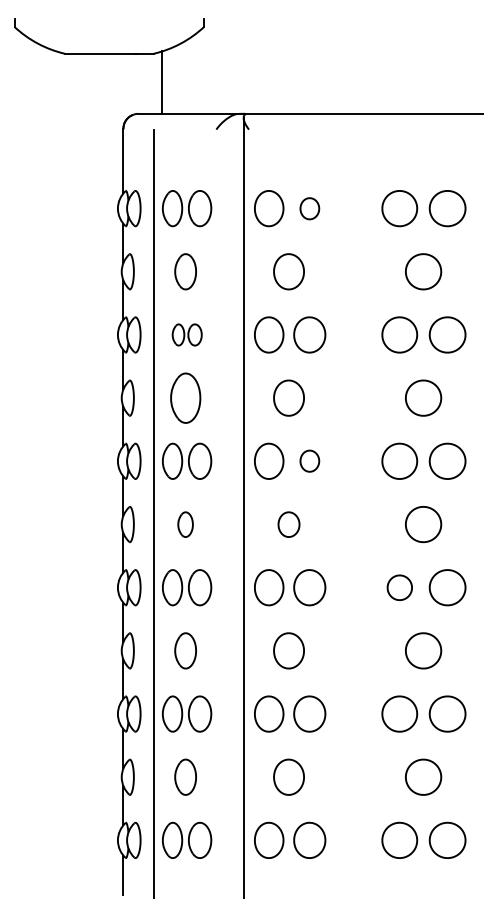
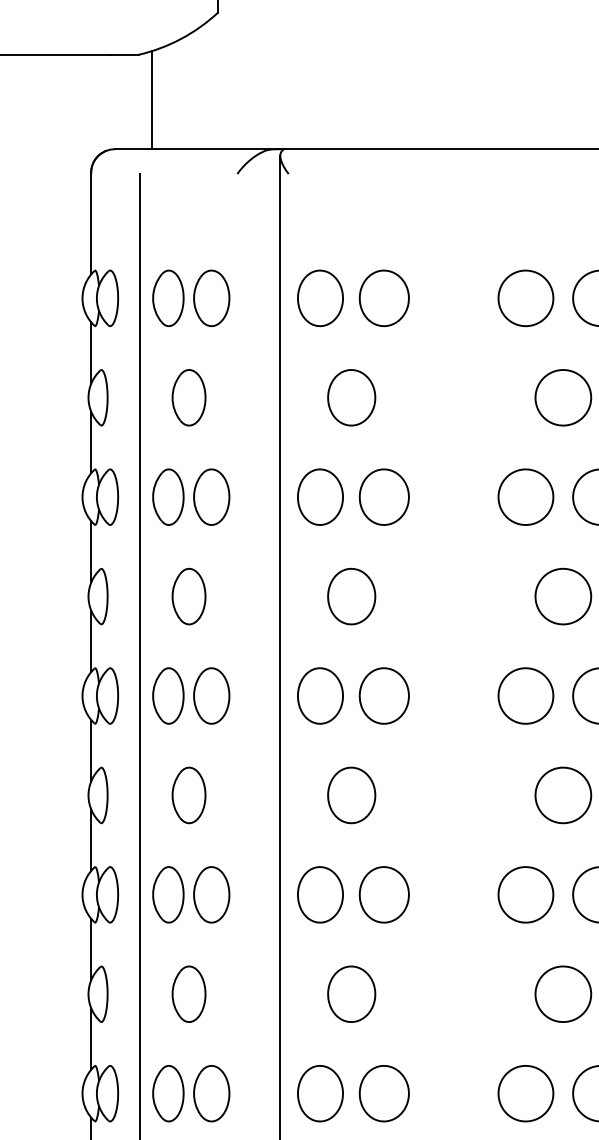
part: (309, 208) -> (383, 298), size x1.67
part: (187, 334) -> (191, 496), size x1.67
part: (185, 397) -> (188, 595), size x0.71
part: (309, 460) -> (383, 694), size x1.67
part: (185, 524) -> (188, 795), size x1.43
part: (288, 524) -> (350, 795), size x1.43
part: (399, 587) -> (525, 894), size x1.43

